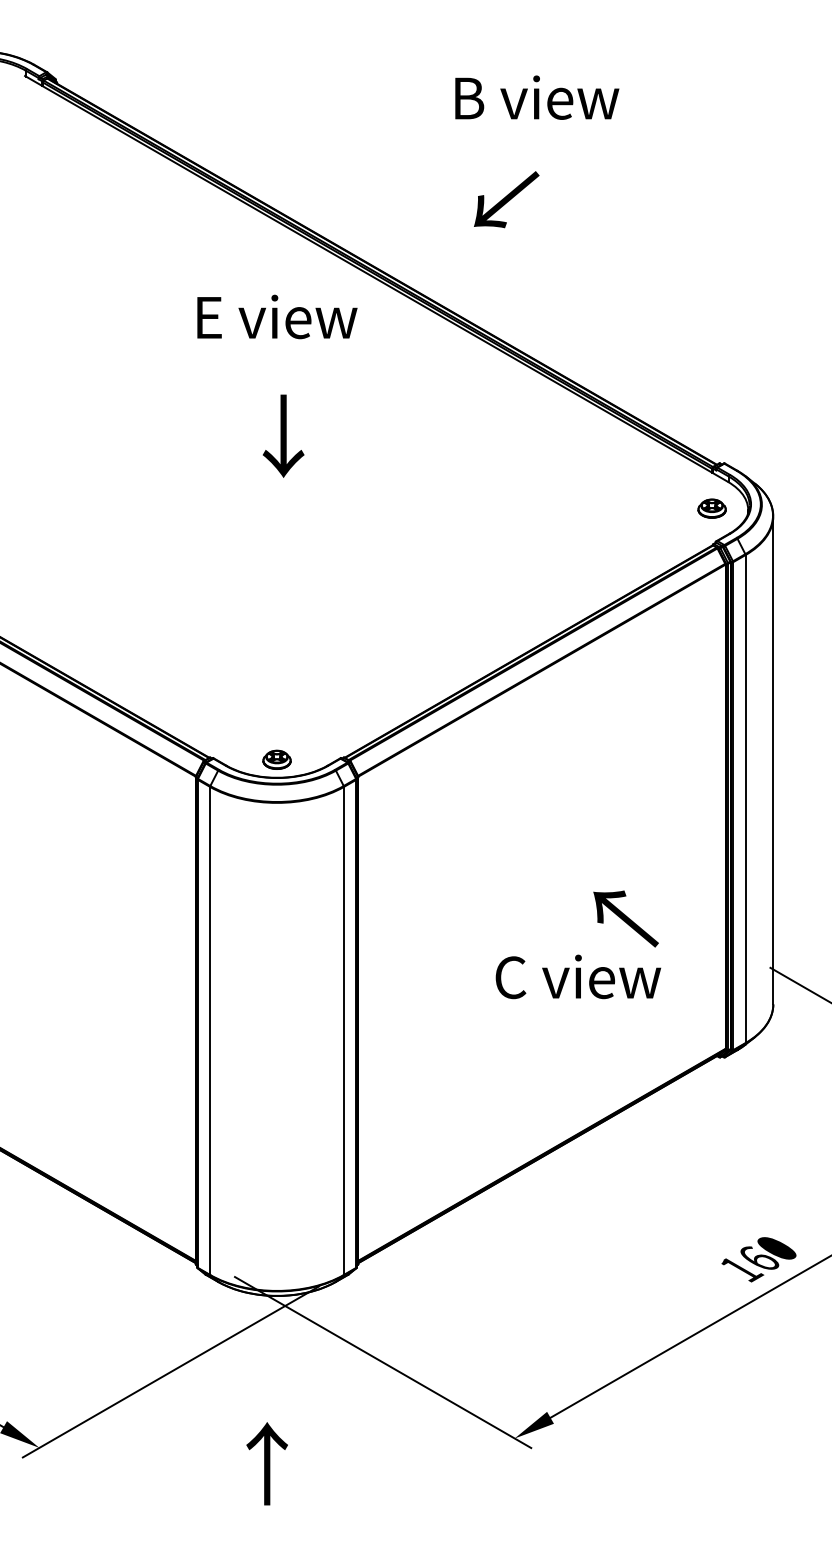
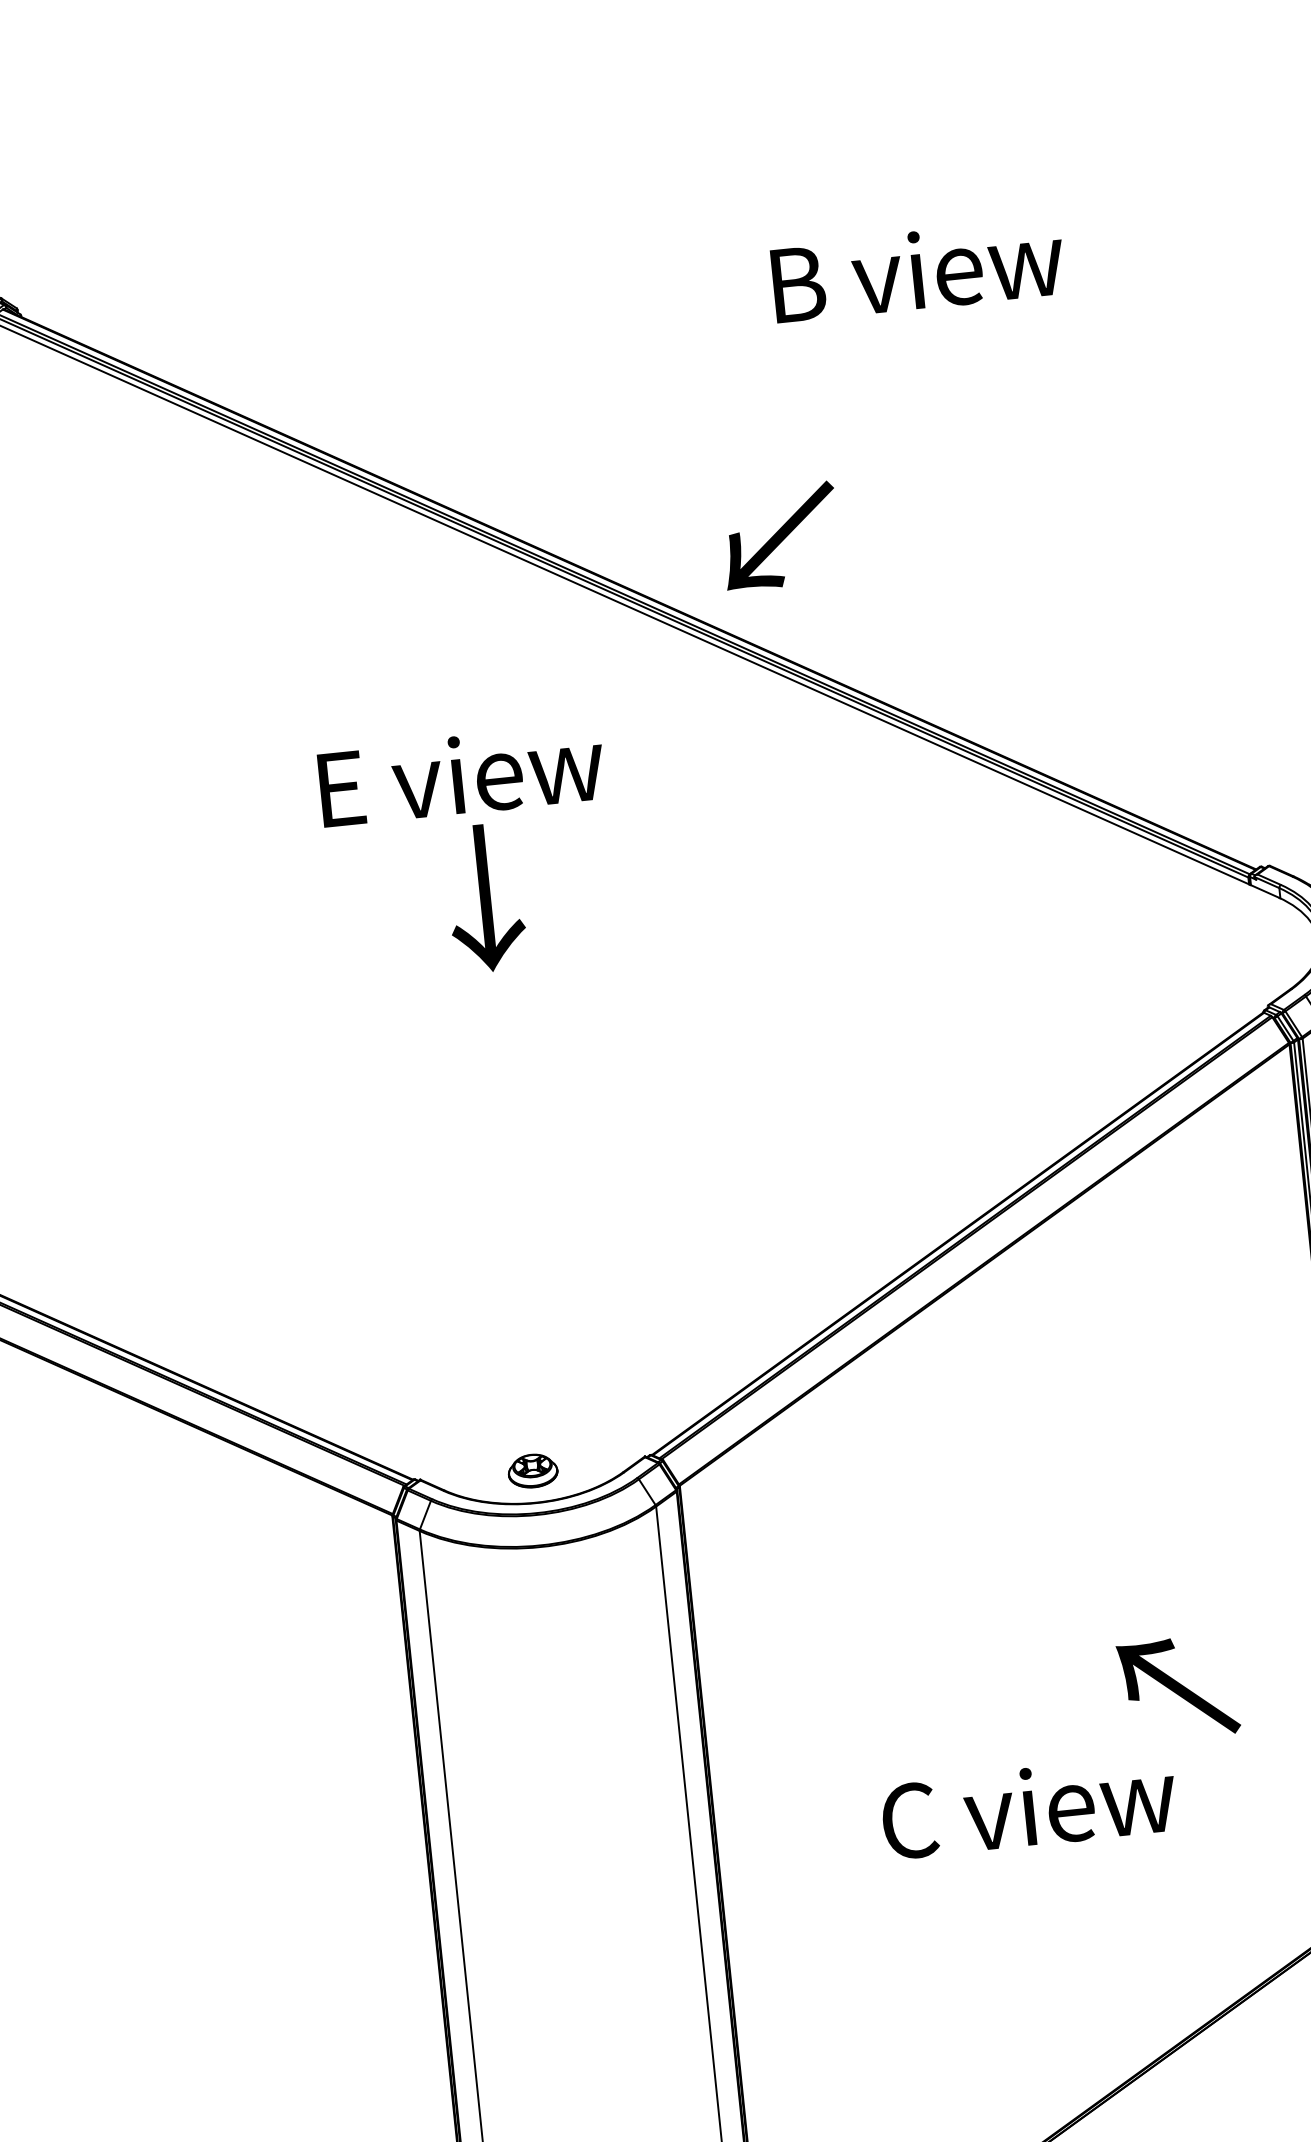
text: (537, 97) -> (918, 270), moved
text: (506, 199) -> (779, 536), moved
text: (277, 316) -> (461, 774), moved
part: (711, 508) -> (1254, 947), removed
text: (578, 976) -> (1029, 1806), moved

